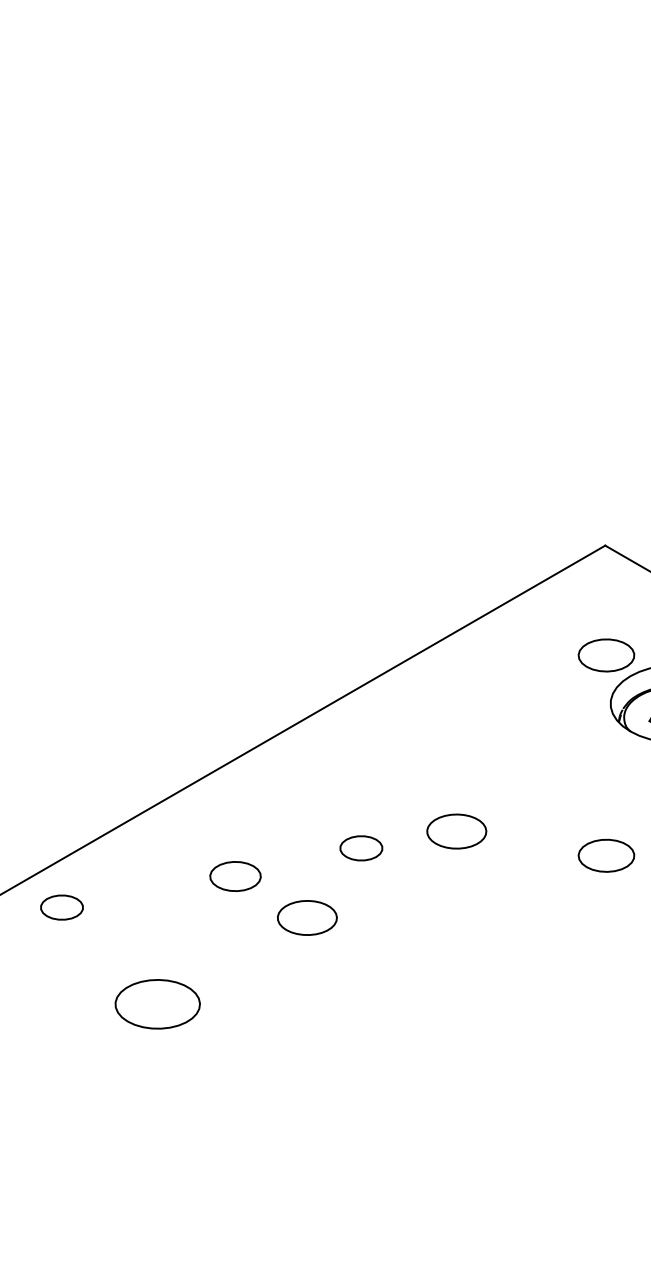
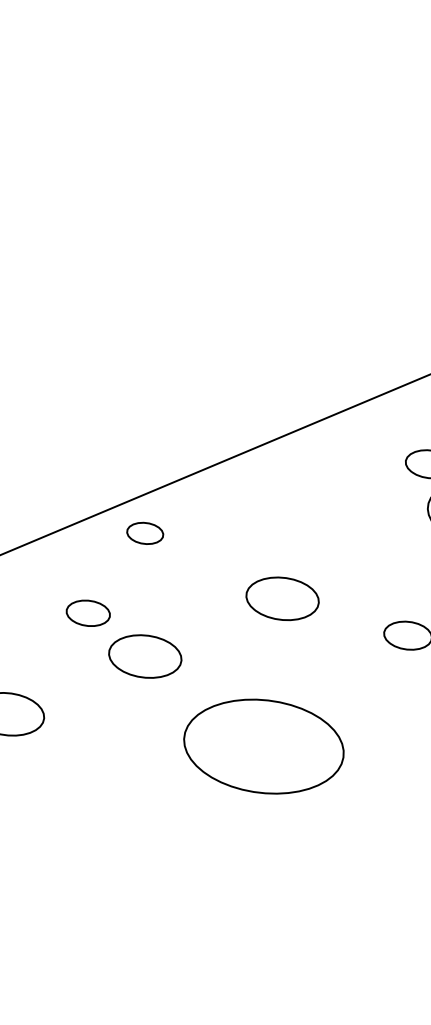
part: (456, 831) -> (282, 598), size x1.43
part: (361, 848) -> (145, 533), moved
part: (307, 917) -> (145, 656), size x1.43
part: (456, 1003) -> (263, 745), added

